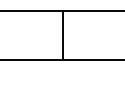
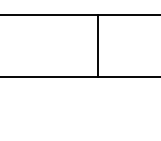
line: (63, 35) -> (98, 46), moved

